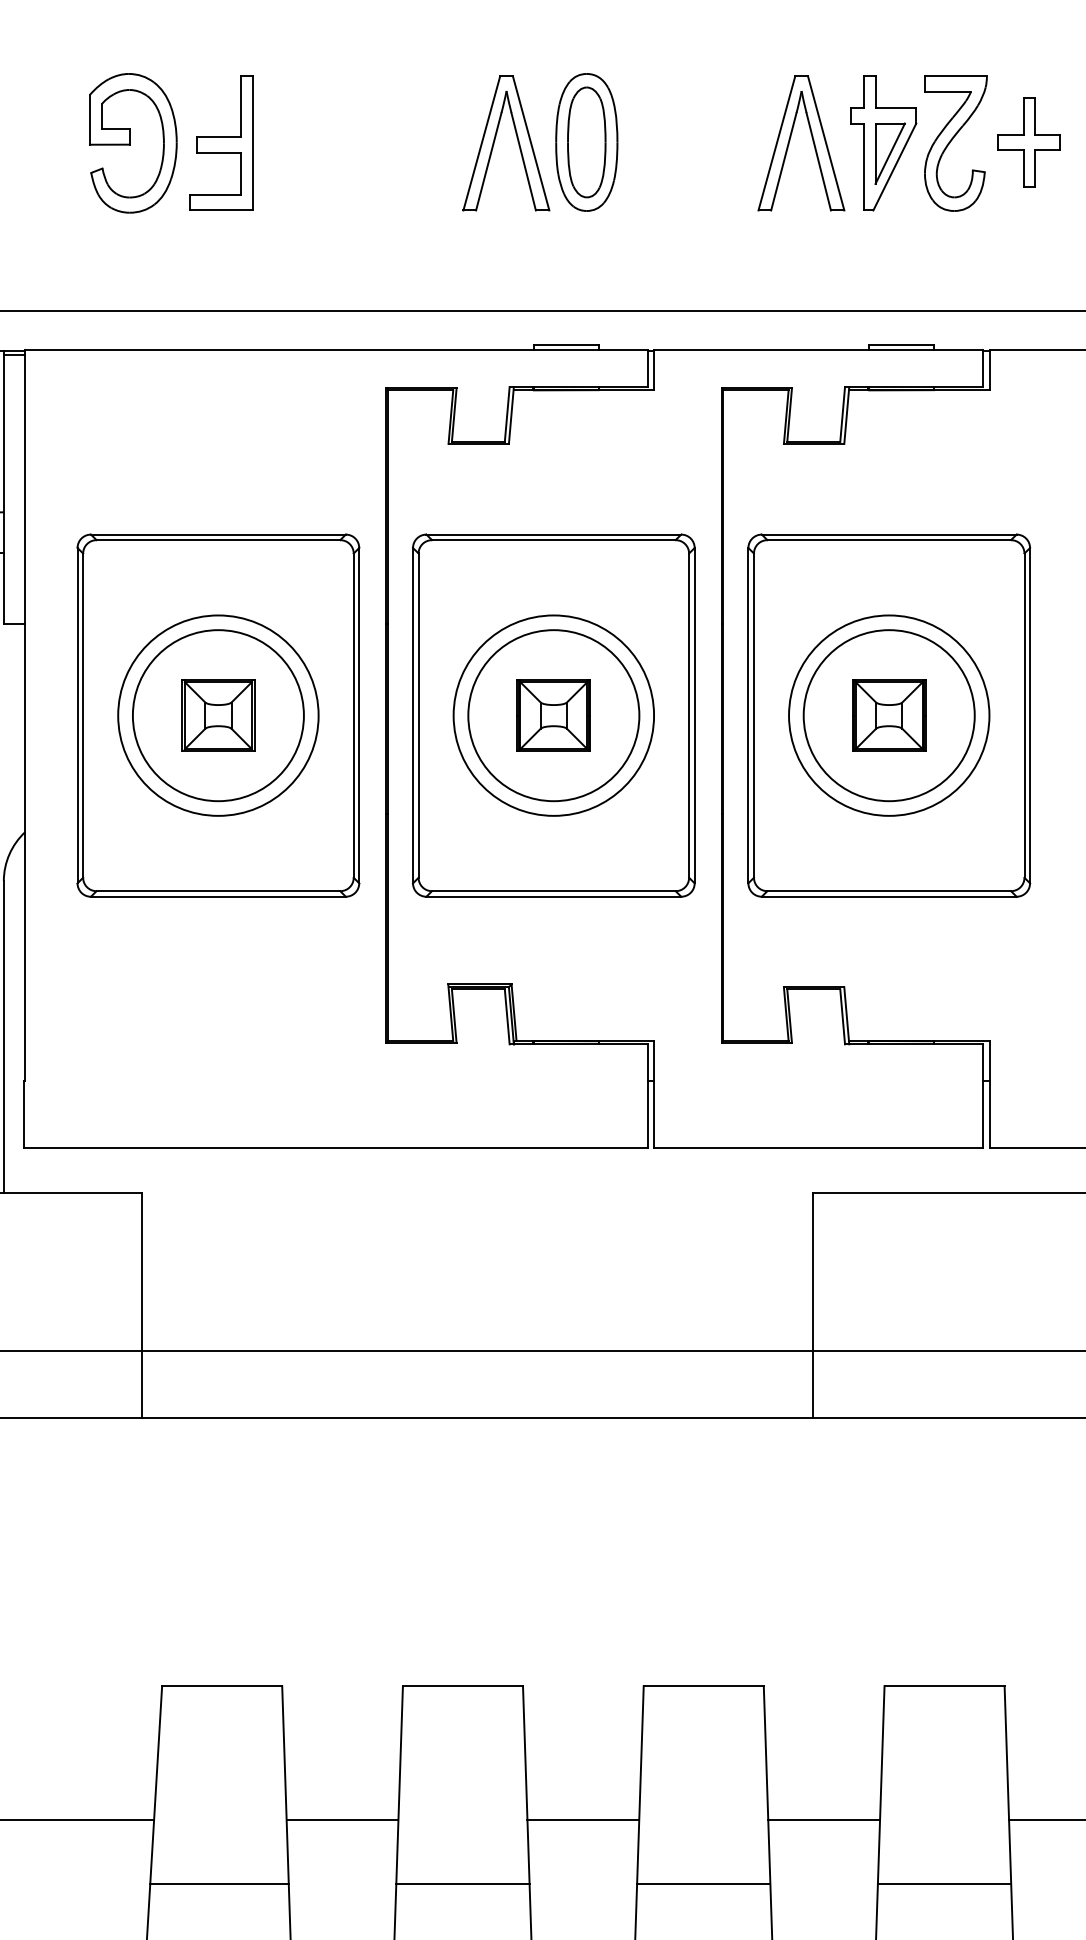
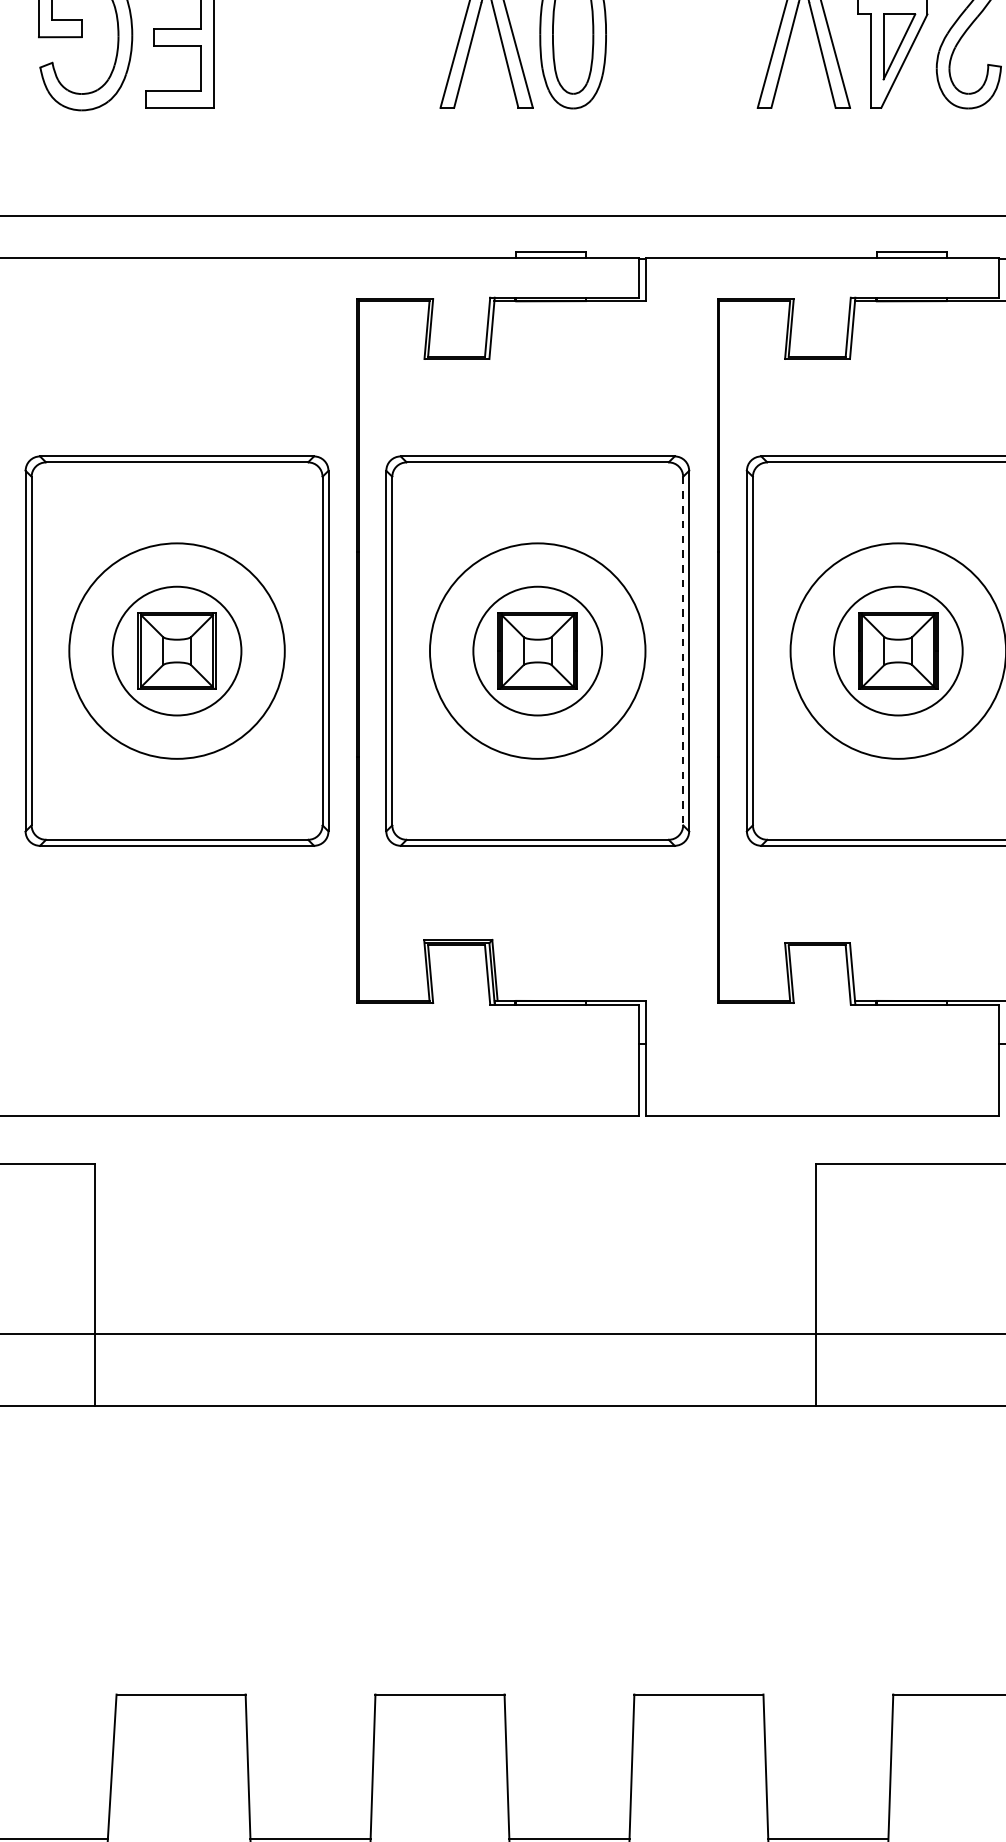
circle: (217, 715) -> (176, 650), size x0.7
circle: (553, 715) -> (537, 650), size x0.7
circle: (888, 715) -> (897, 650), size x0.7
line: (689, 716) -> (683, 652), solid -> dashed

